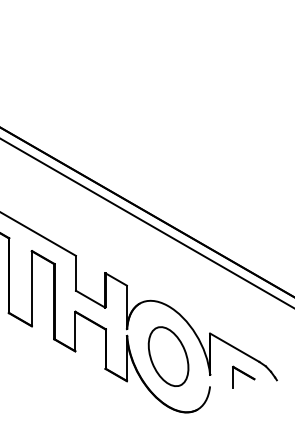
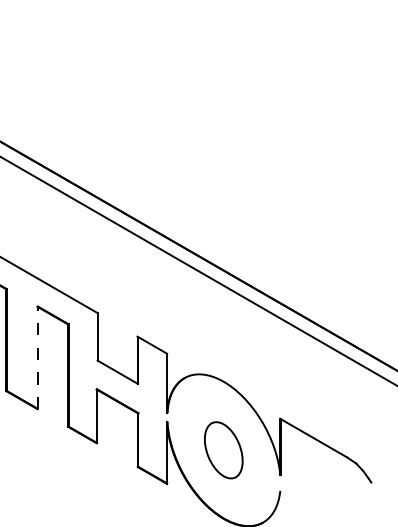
line: (31, 288) -> (37, 357), solid -> dashed
part: (168, 356) -> (223, 450), size x0.7
part: (243, 376) -> (325, 477), removed

